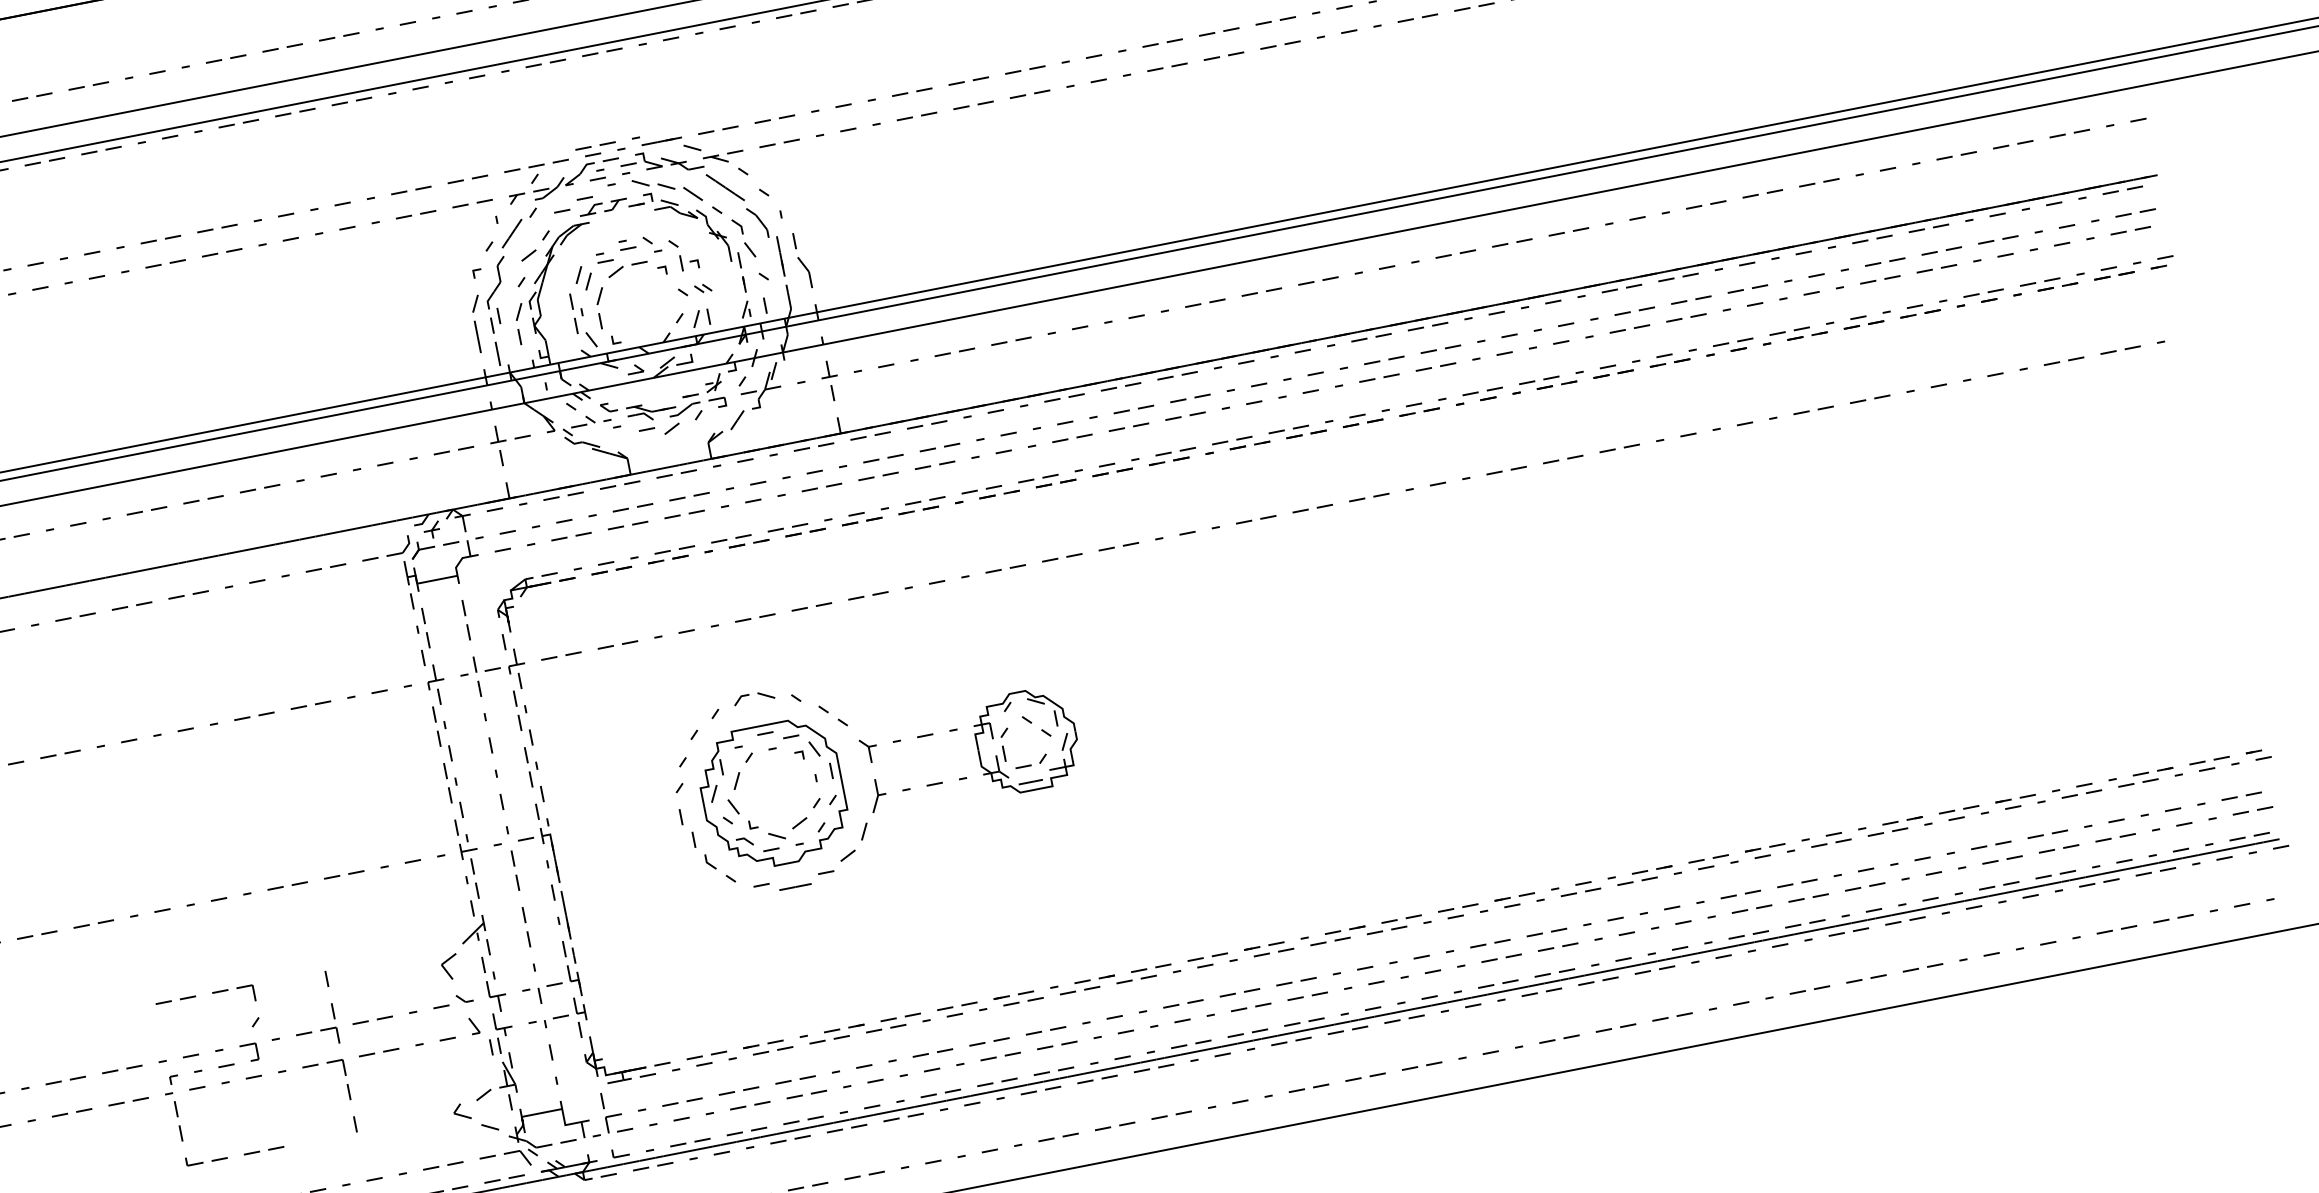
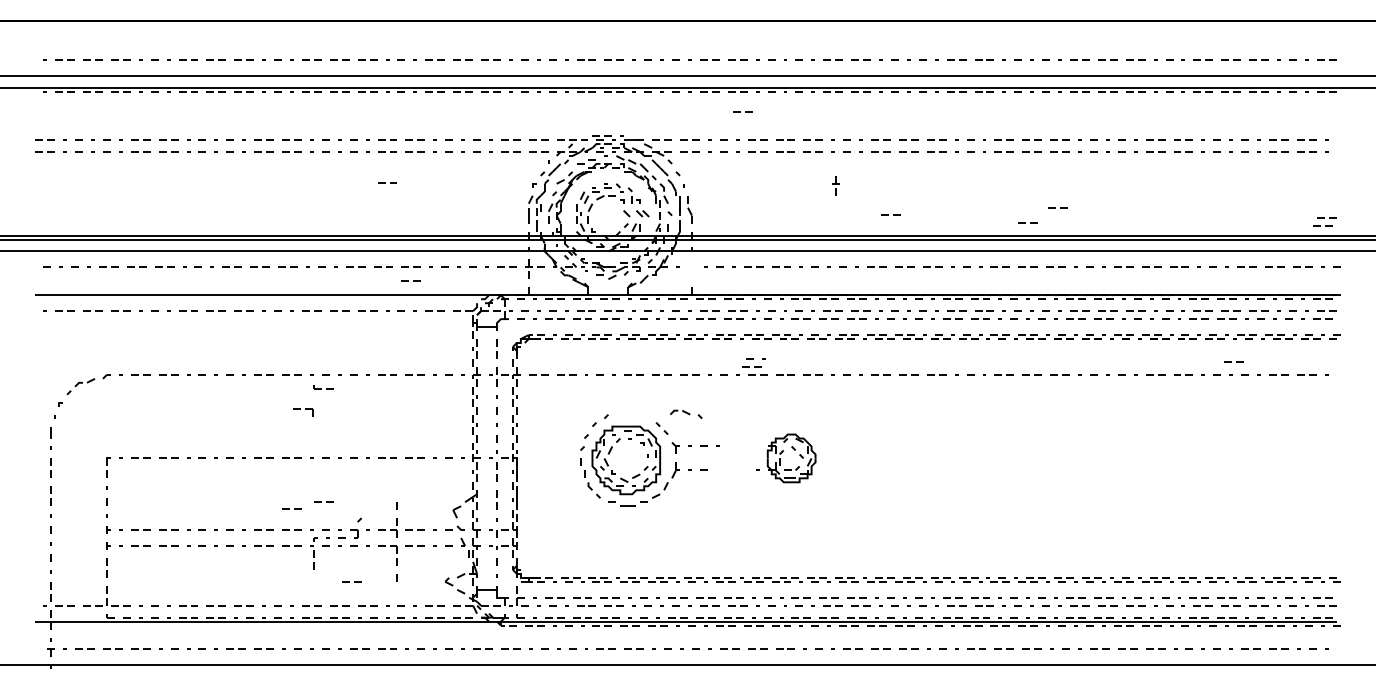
part: (2095, 31) -> (1324, 221), added
line: (866, 41) -> (740, 111), added
line: (1543, 110) -> (1055, 207), added
line: (1488, 152) -> (1025, 222), added
line: (1207, 191) -> (888, 214), added
part: (693, 290) -> (635, 213), size x1.6
line: (173, 326) -> (385, 182), added
line: (1962, 353) -> (1231, 361), added
part: (829, 379) -> (835, 185), moved
line: (259, 516) -> (408, 280), added
part: (992, 545) -> (753, 362), added
part: (767, 697) -> (686, 413), moved
part: (1016, 743) -> (786, 458), moved
part: (235, 995) -> (303, 412), moved
line: (108, 1026) -> (289, 508), added
part: (206, 1159) -> (323, 387), moved

